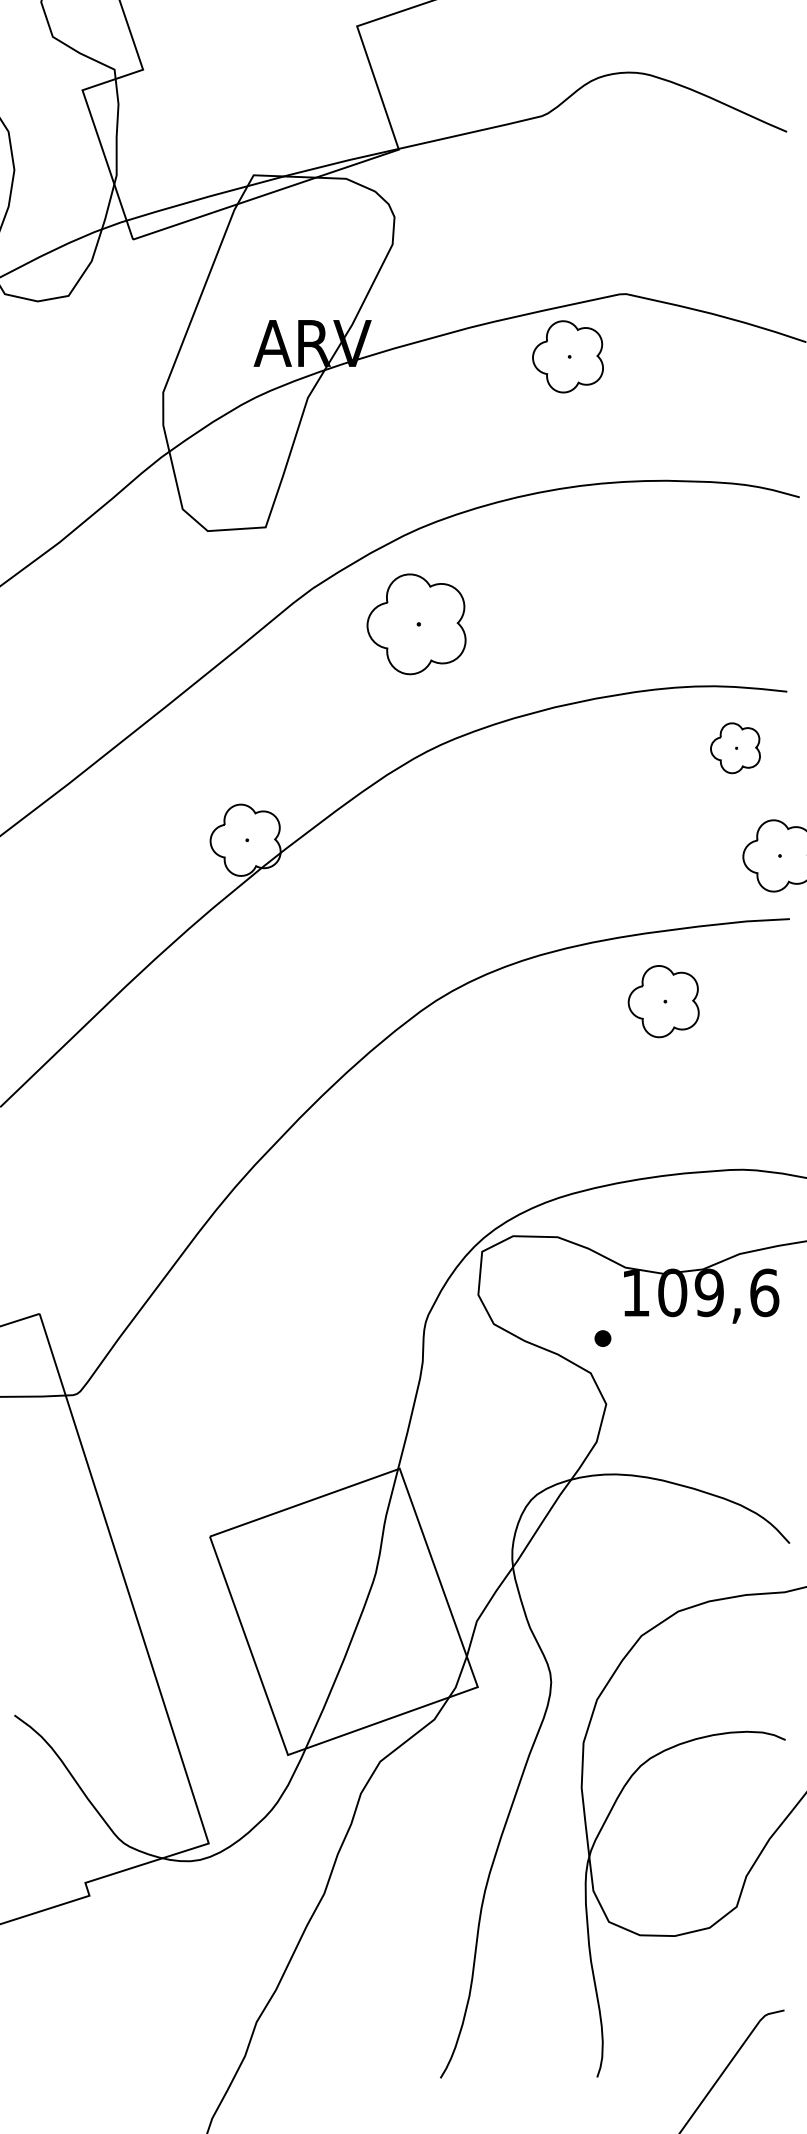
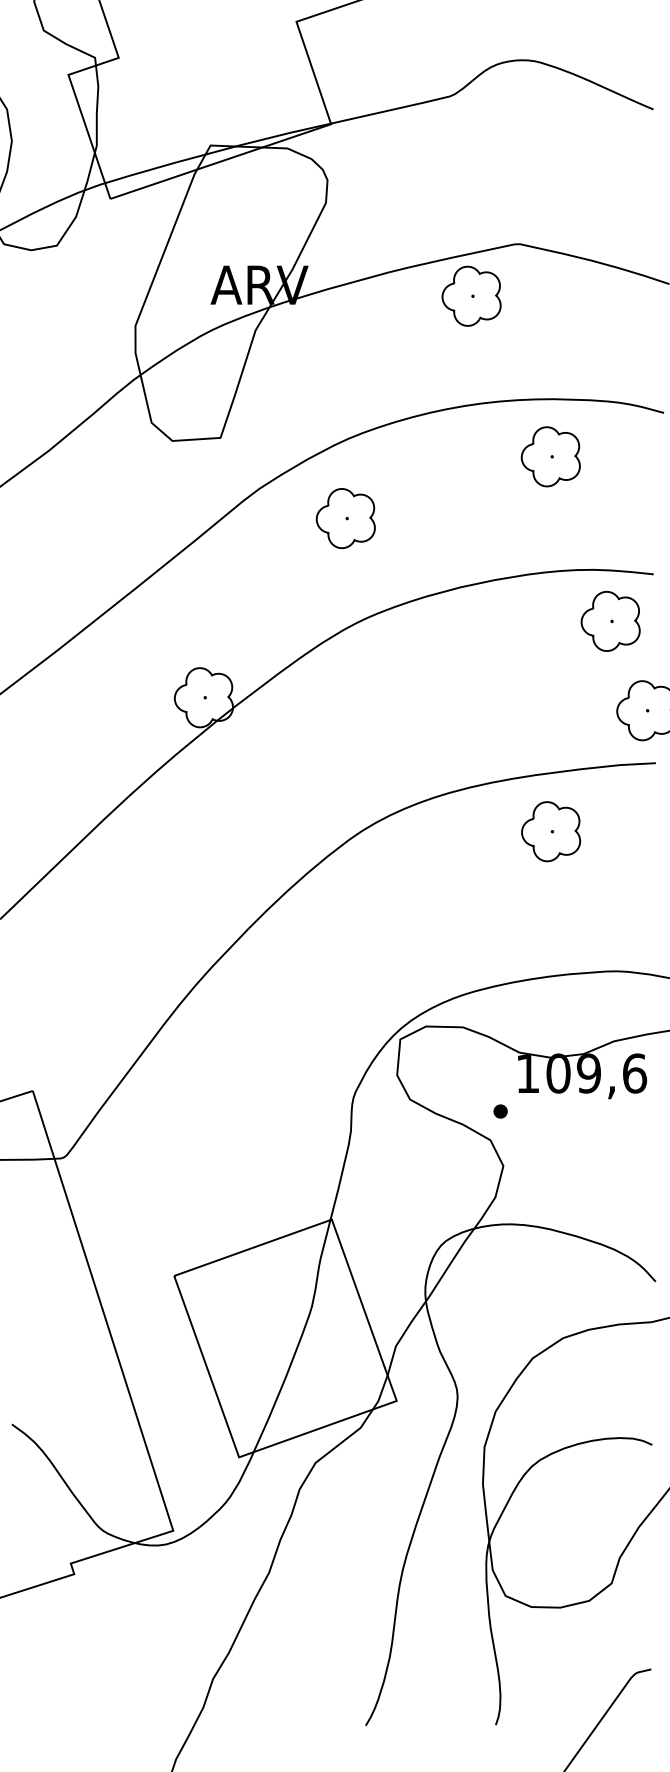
part: (663, 549) -> (550, 456), added
part: (416, 624) -> (345, 518), size x0.71
part: (735, 747) -> (610, 620), size x1.43

